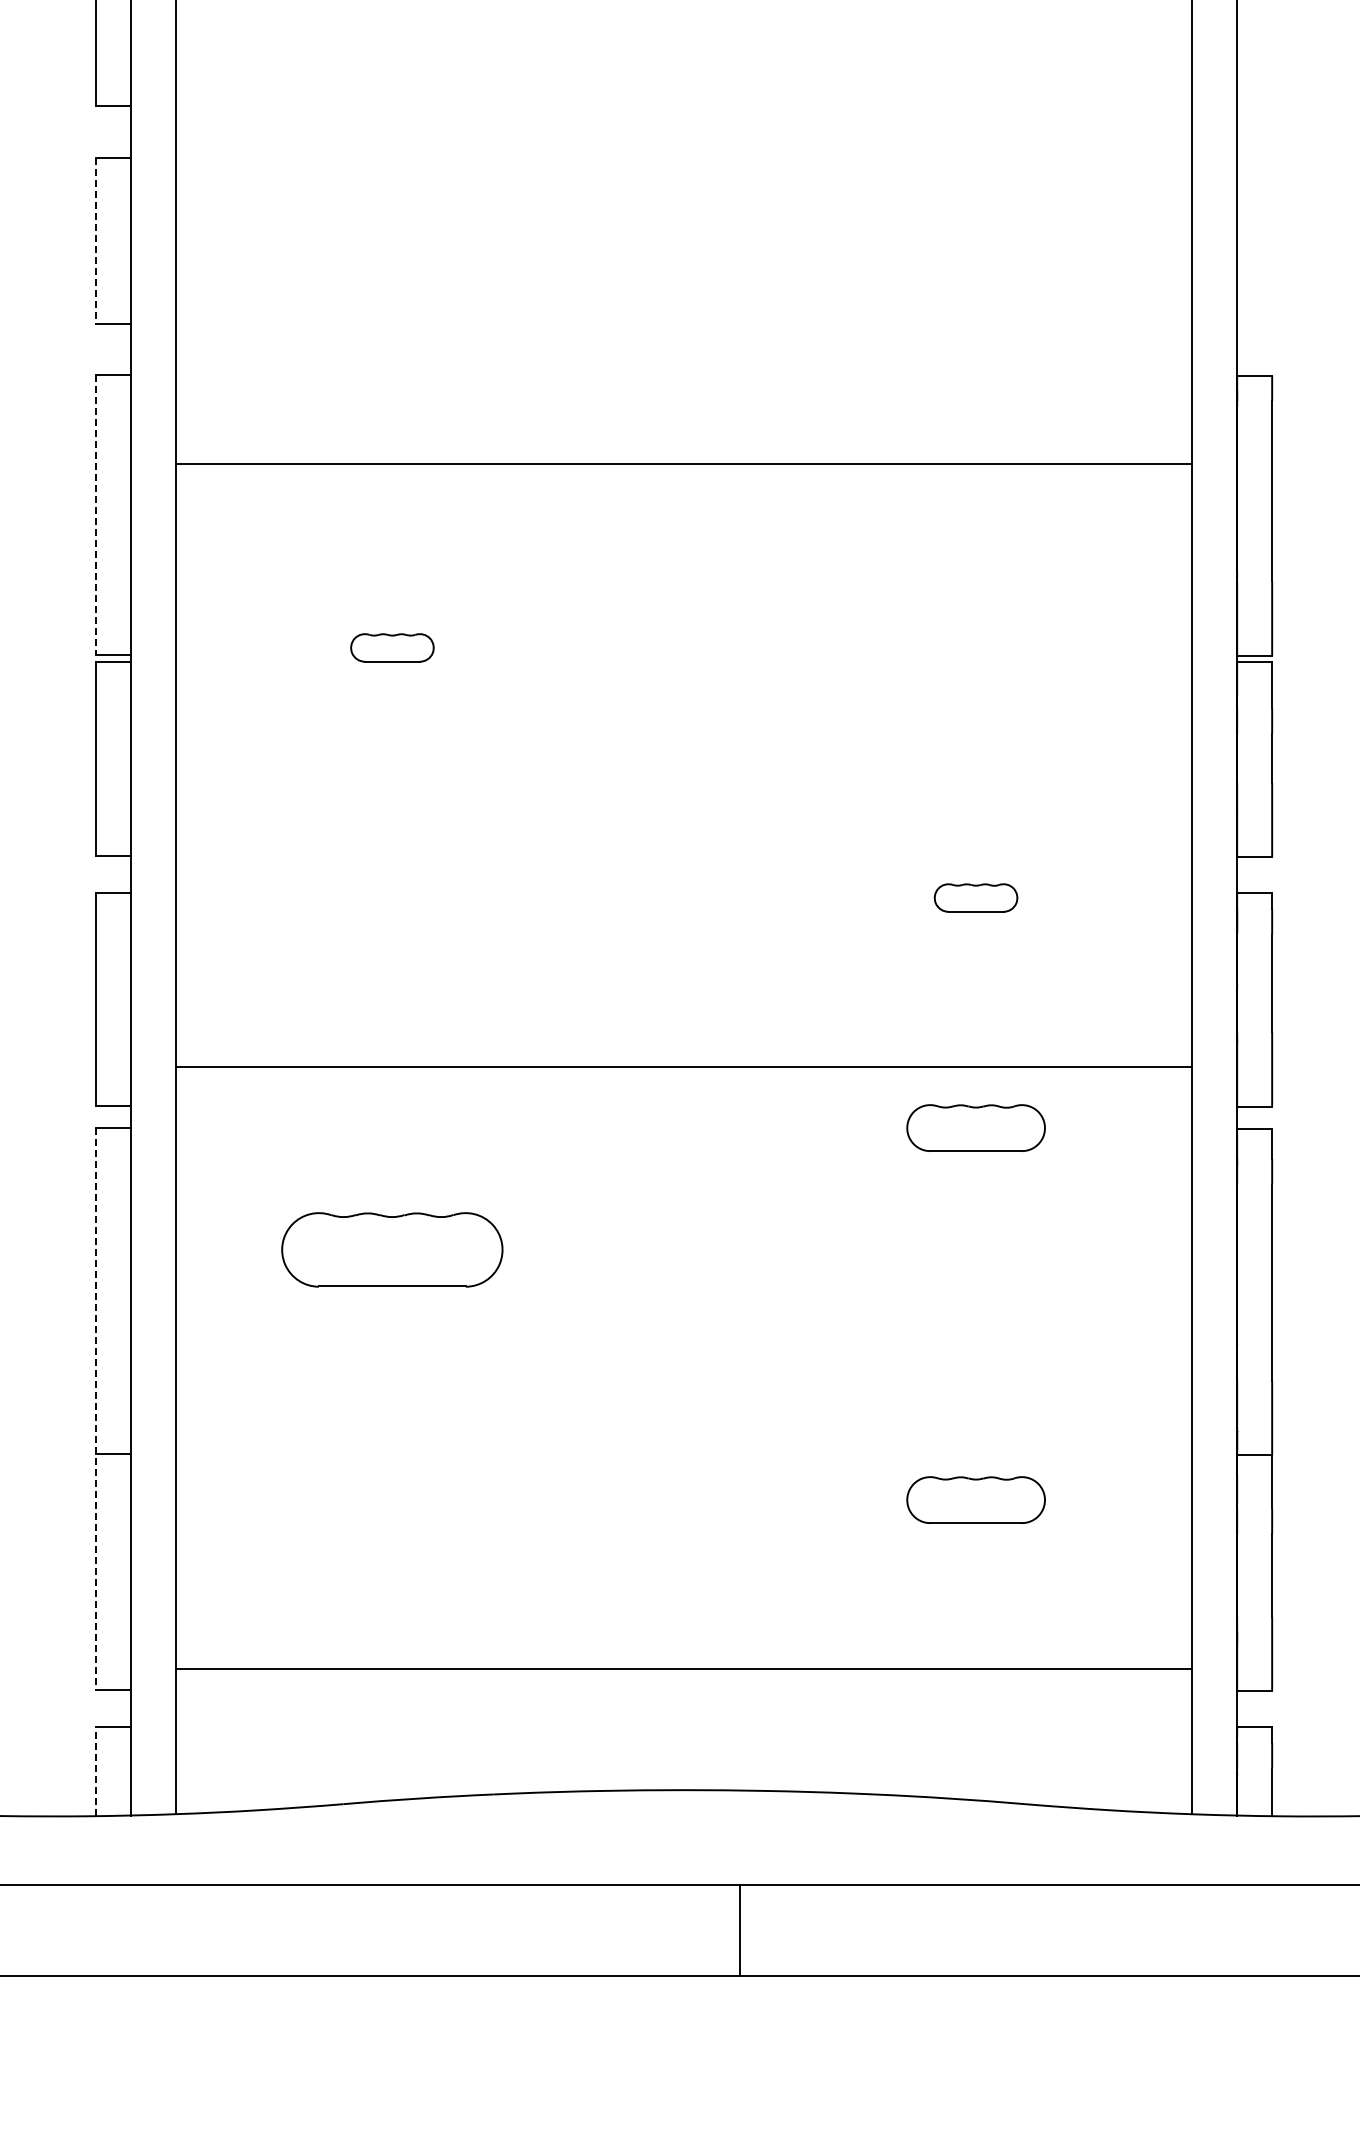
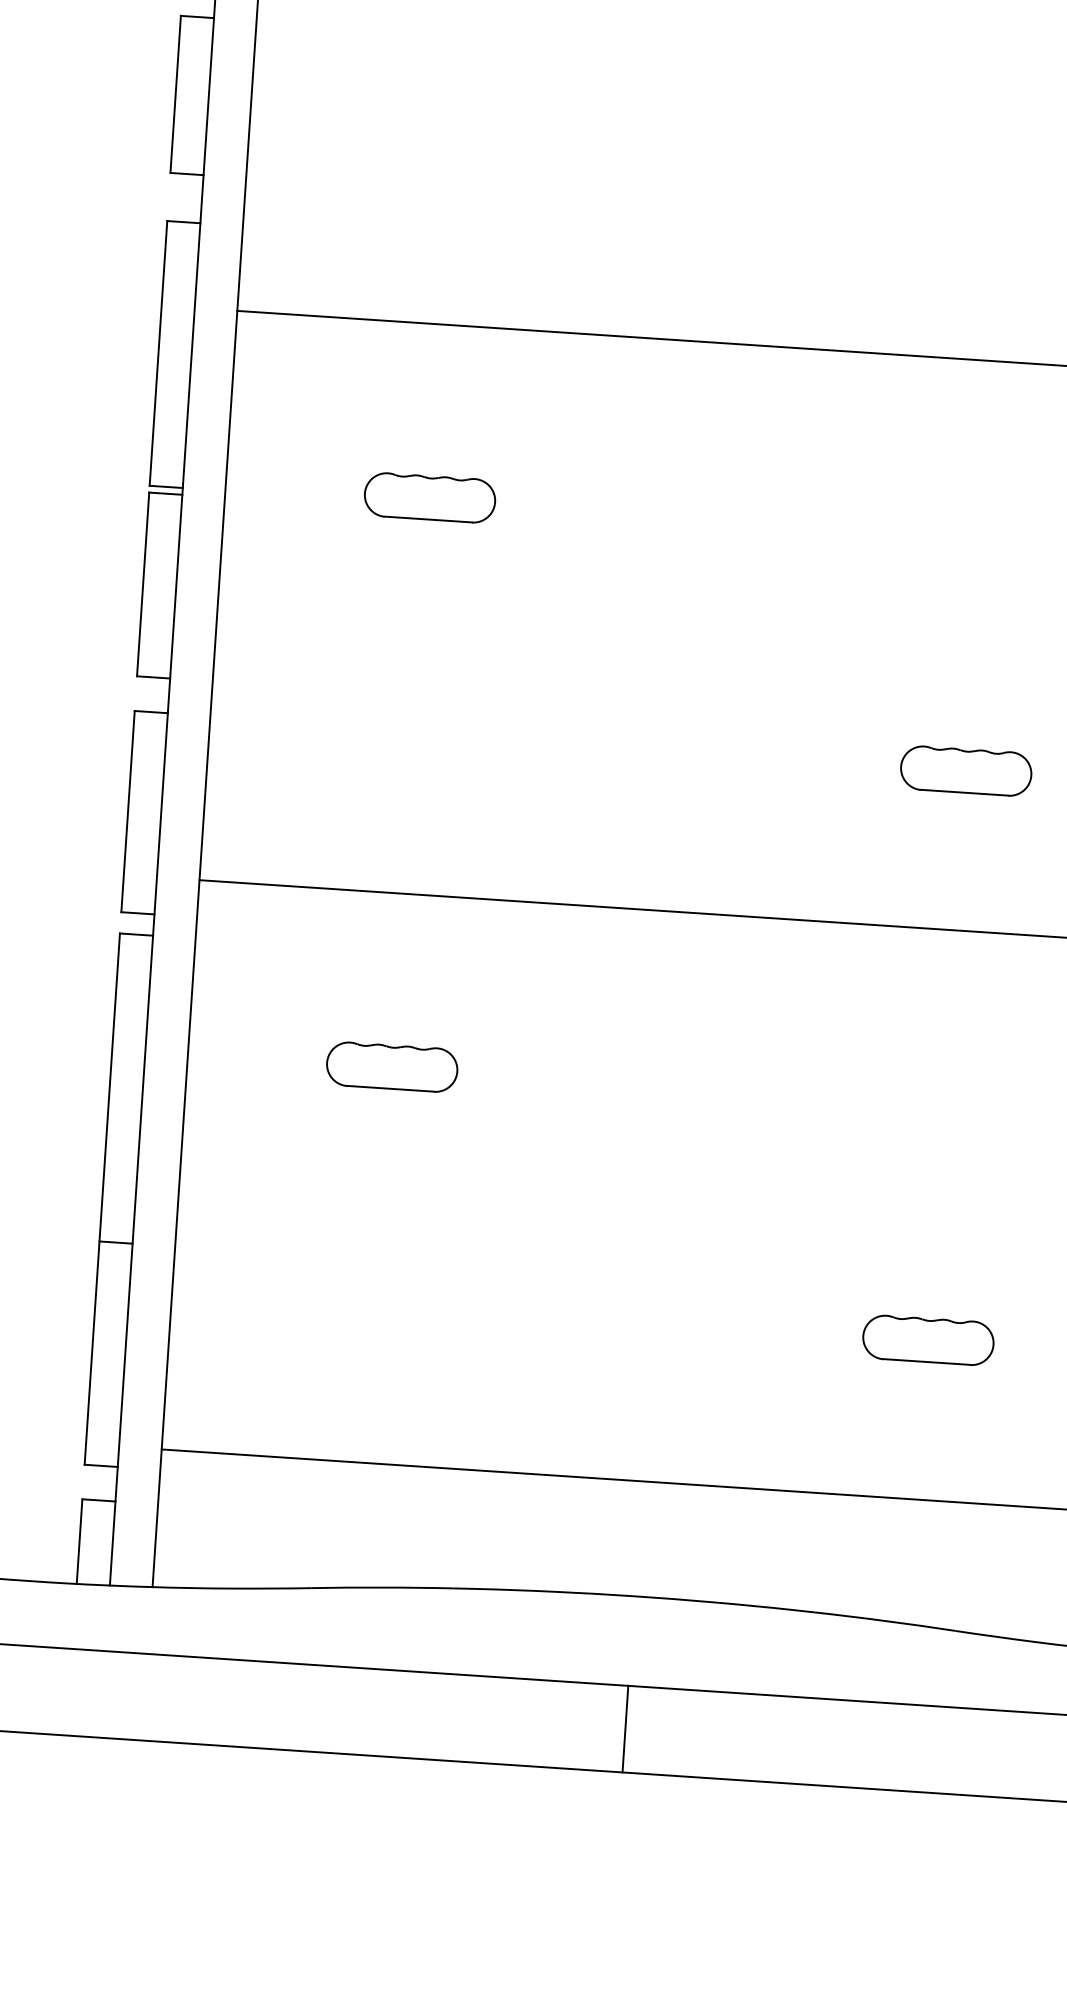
line: (96, 241) -> (175, 95), dashed -> solid
line: (96, 515) -> (158, 354), dashed -> solid
part: (392, 647) -> (430, 497), size x1.67
part: (975, 897) -> (965, 770), size x1.67
part: (975, 1127) -> (951, 988), removed
part: (392, 1249) -> (392, 1066), size x0.62
line: (96, 1409) -> (102, 1199), dashed -> solid
line: (96, 1771) -> (79, 1541), dashed -> solid
line: (740, 1930) -> (625, 1729), moved

